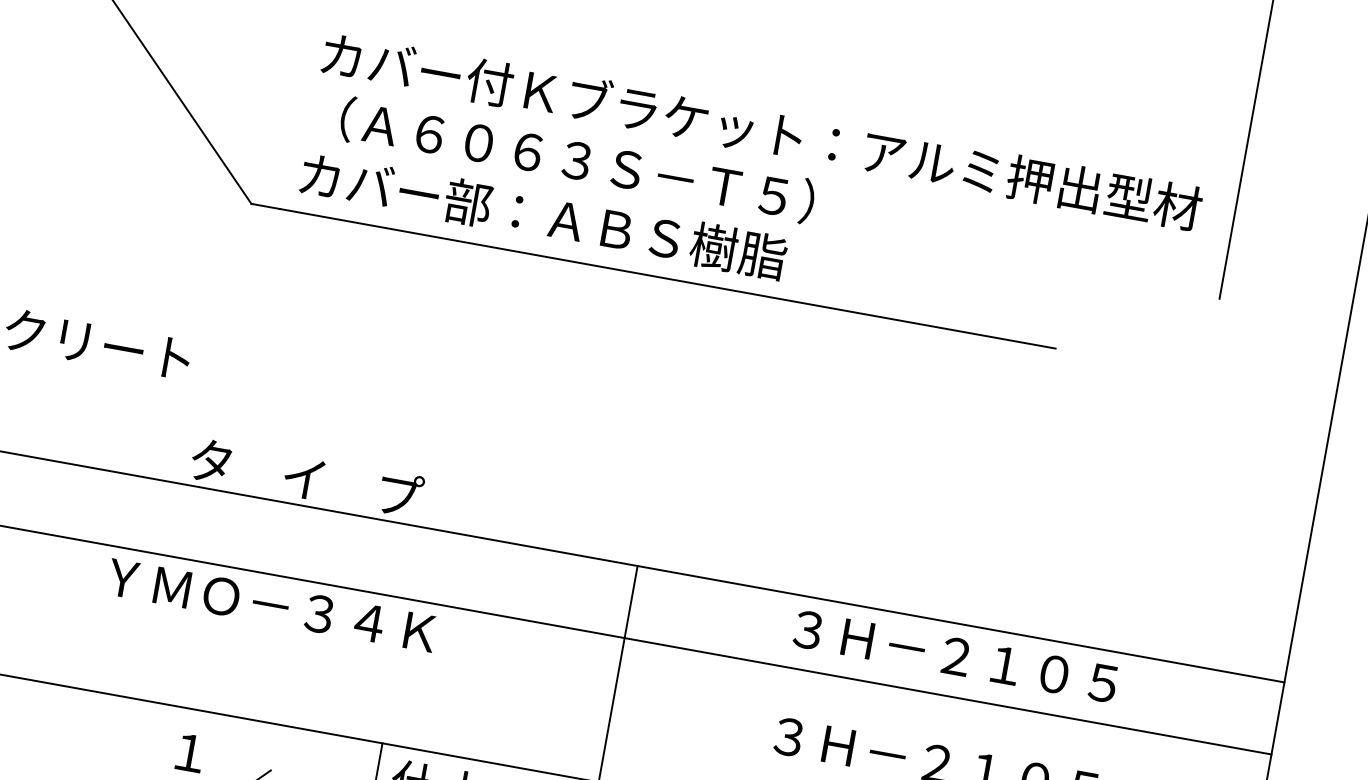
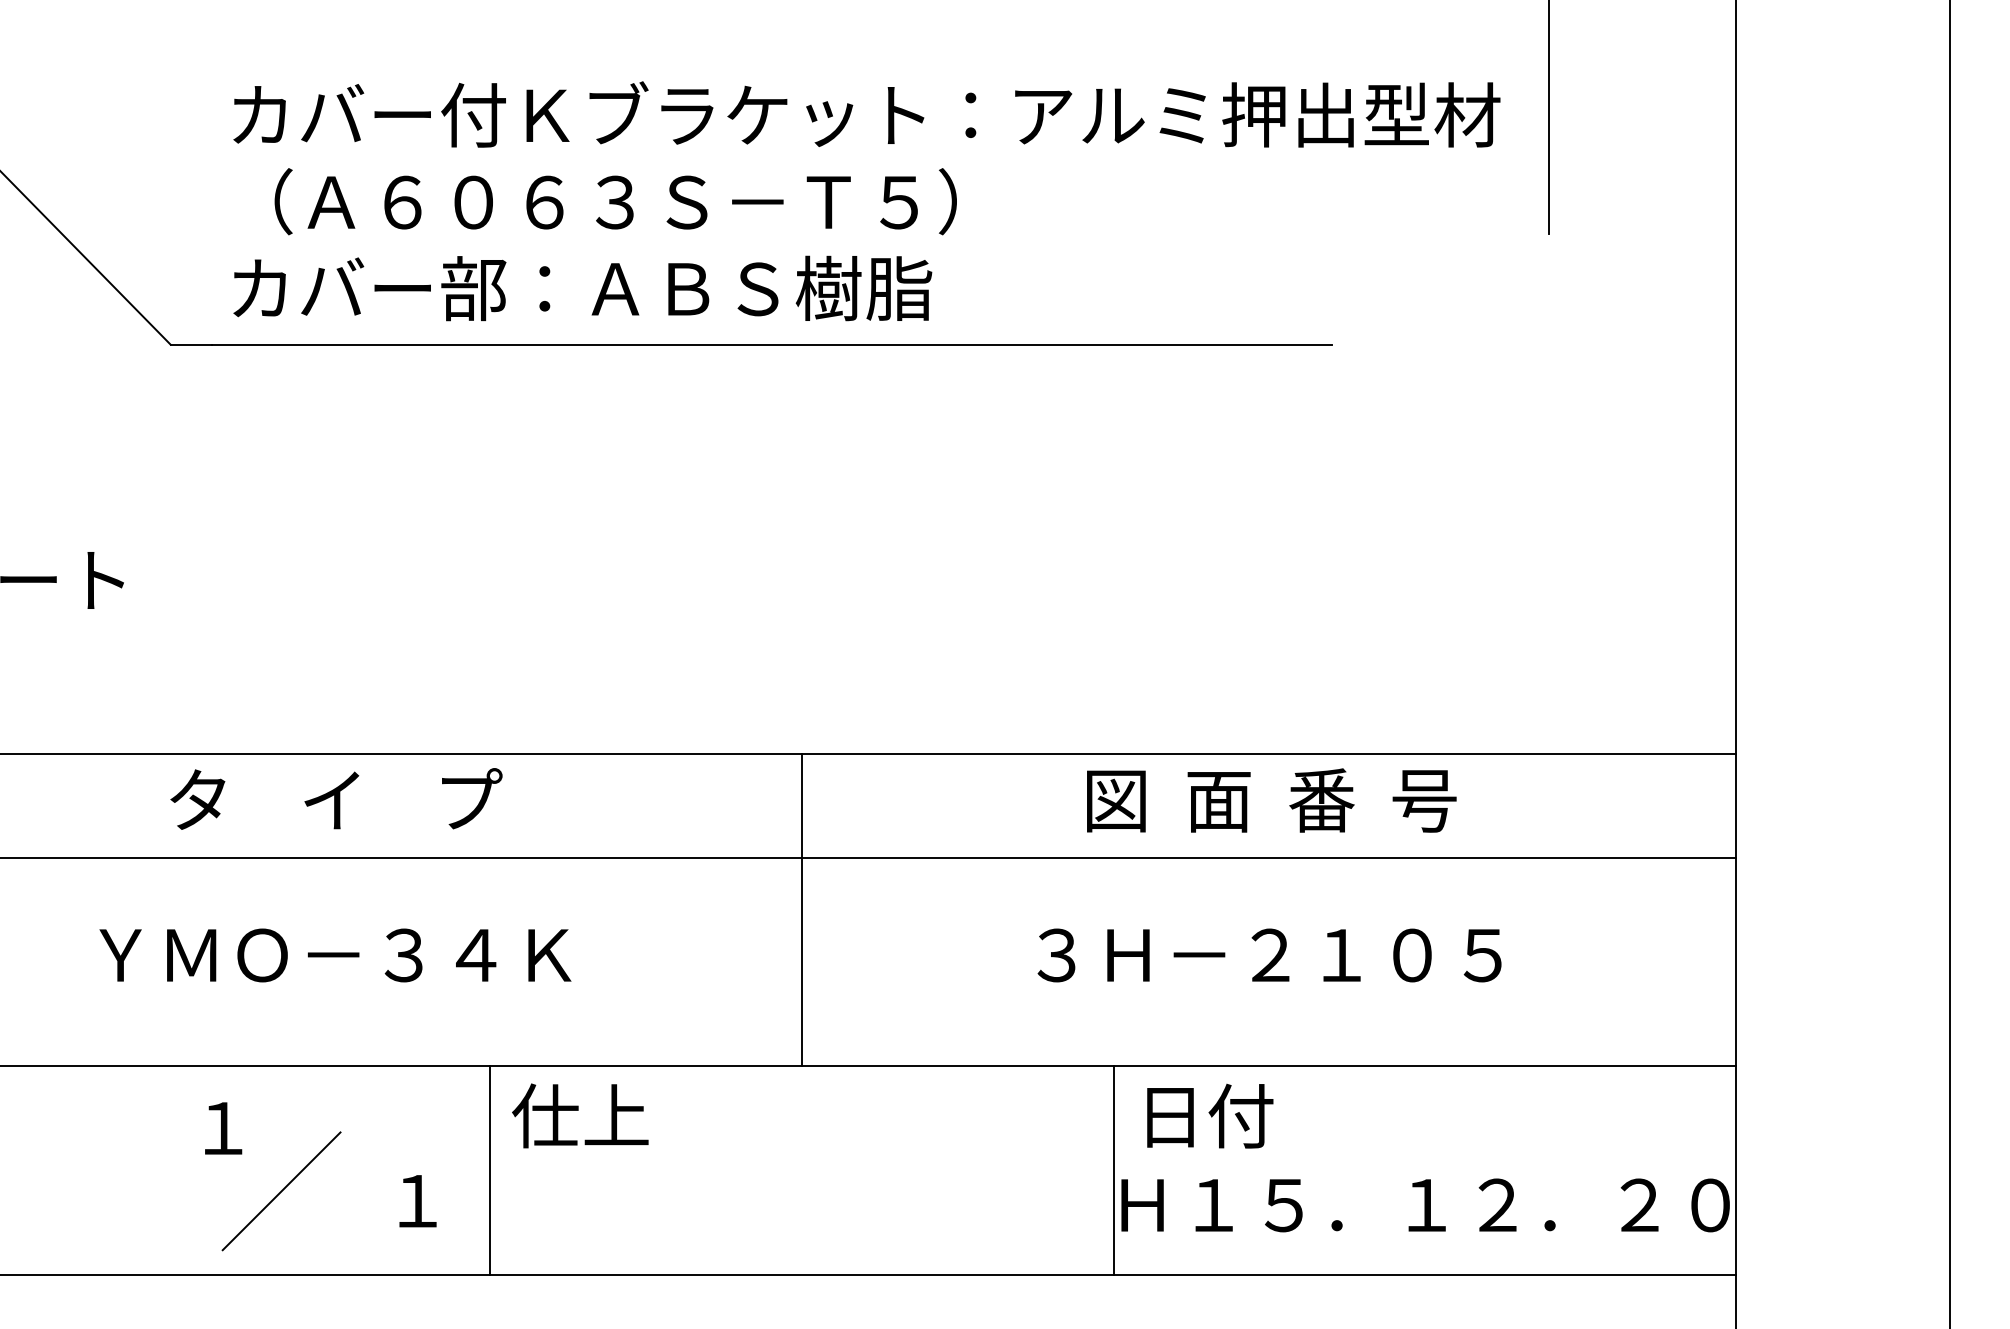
text: (307, 477) -> (336, 798), moved
text: (271, 605) -> (335, 955), moved
text: (955, 656) -> (1269, 800), ３Ｈ－２１０５ -> 図  面  番  号

